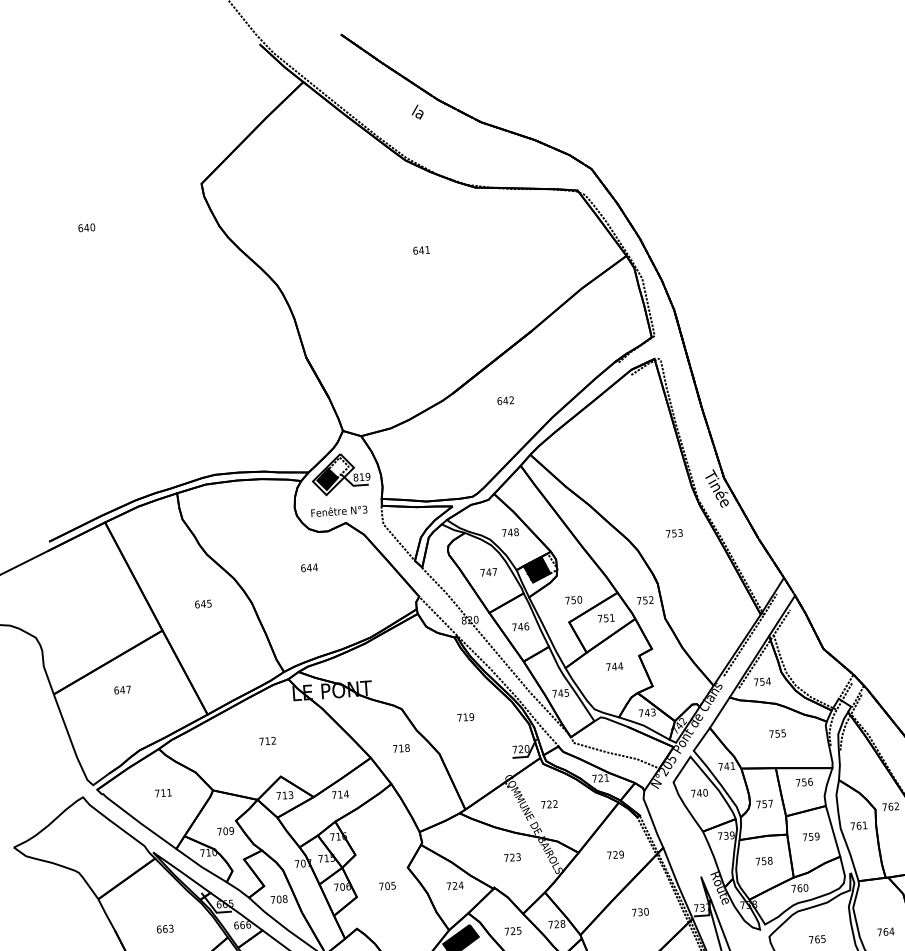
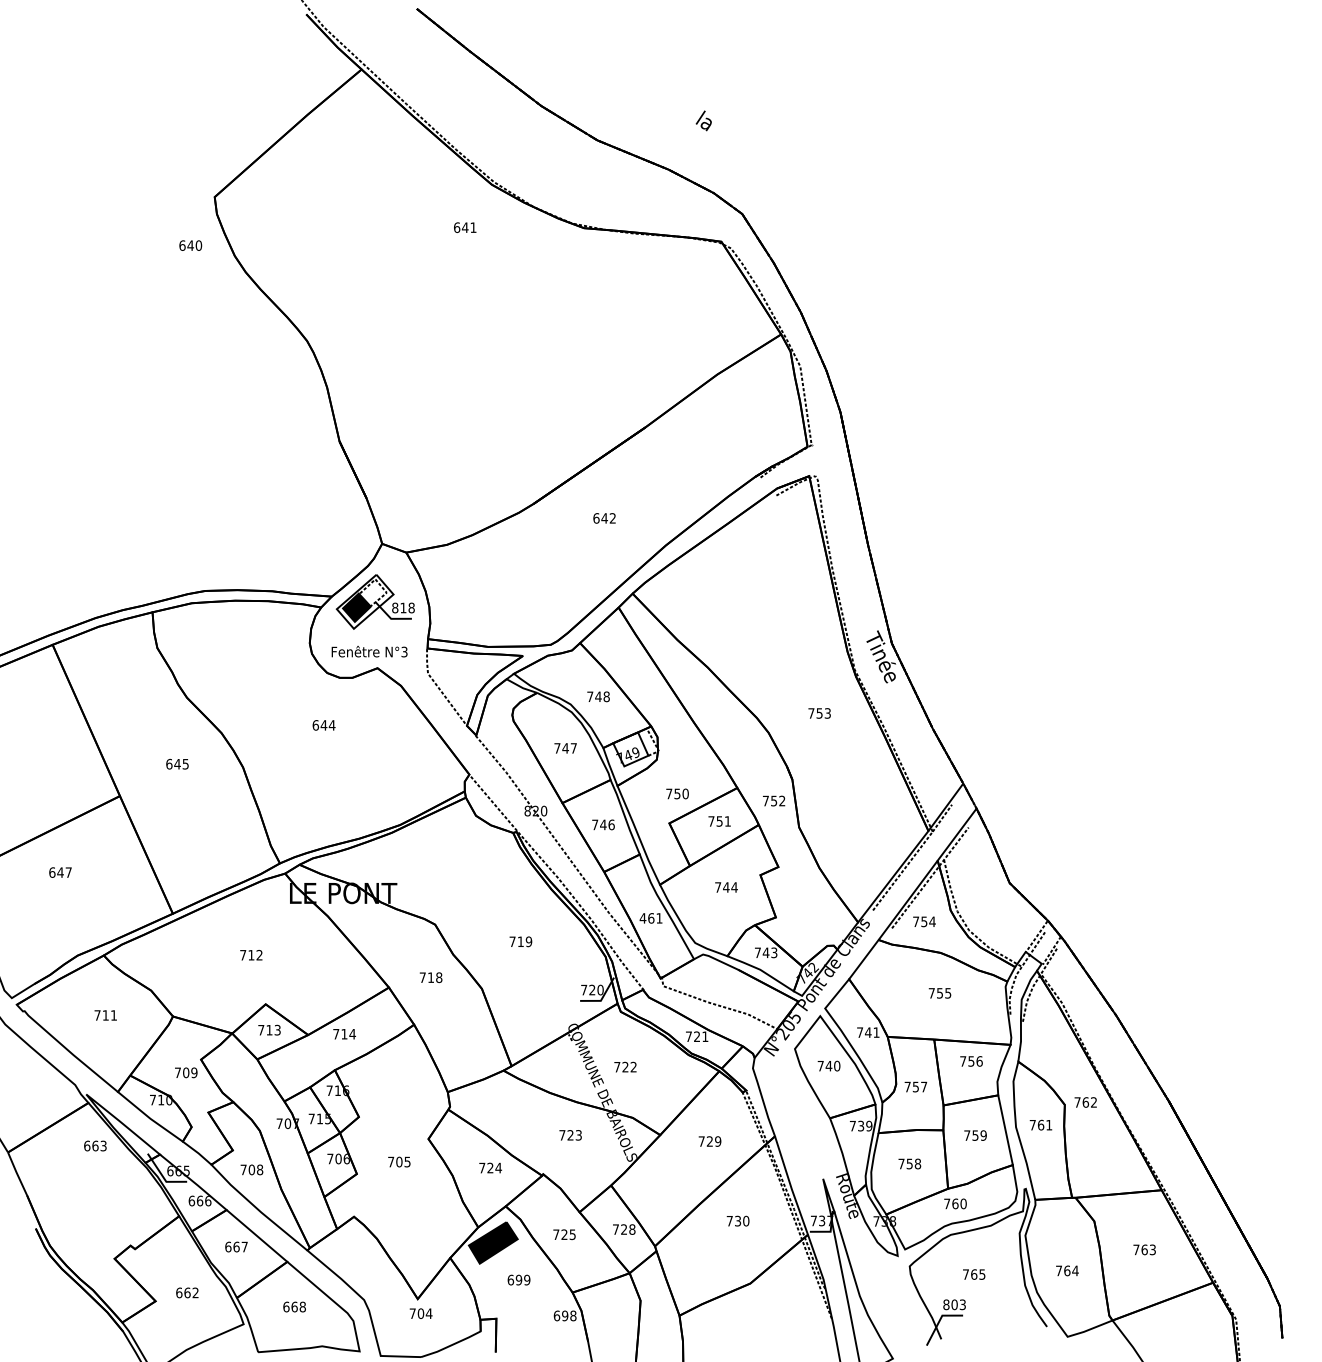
text: (417, 111) -> (703, 120), moved
text: (86, 227) -> (190, 245), moved
text: (421, 250) -> (465, 227), moved
text: (367, 477) -> (411, 608), 819 -> 818
fill: (536, 569) -> (630, 749), removed
text: (560, 693) -> (650, 918), 745 -> 461
text: (165, 928) -> (95, 1145), moved

